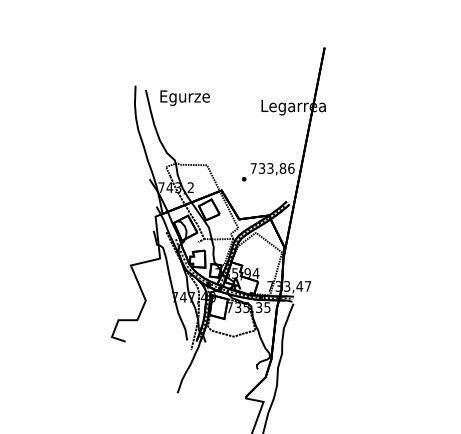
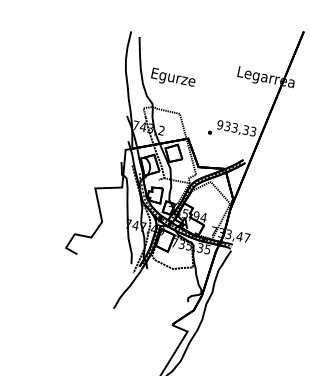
text: (184, 97) -> (172, 78), moved
text: (272, 168) -> (236, 128), 733,86 -> 933,33

